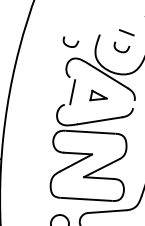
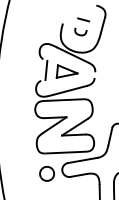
curve: (67, 44) -> (38, 33), removed
part: (98, 96) -> (66, 71), size x1.67

